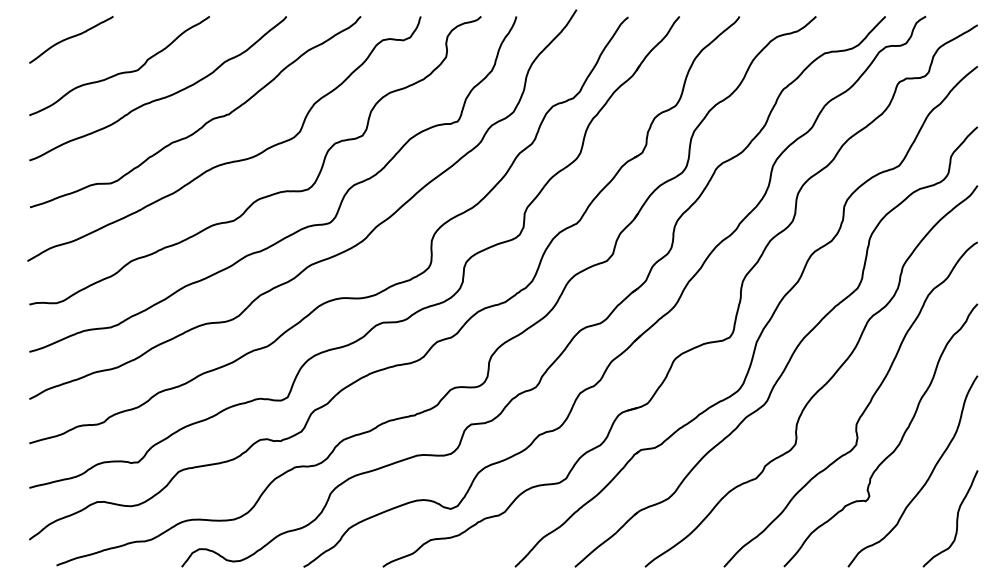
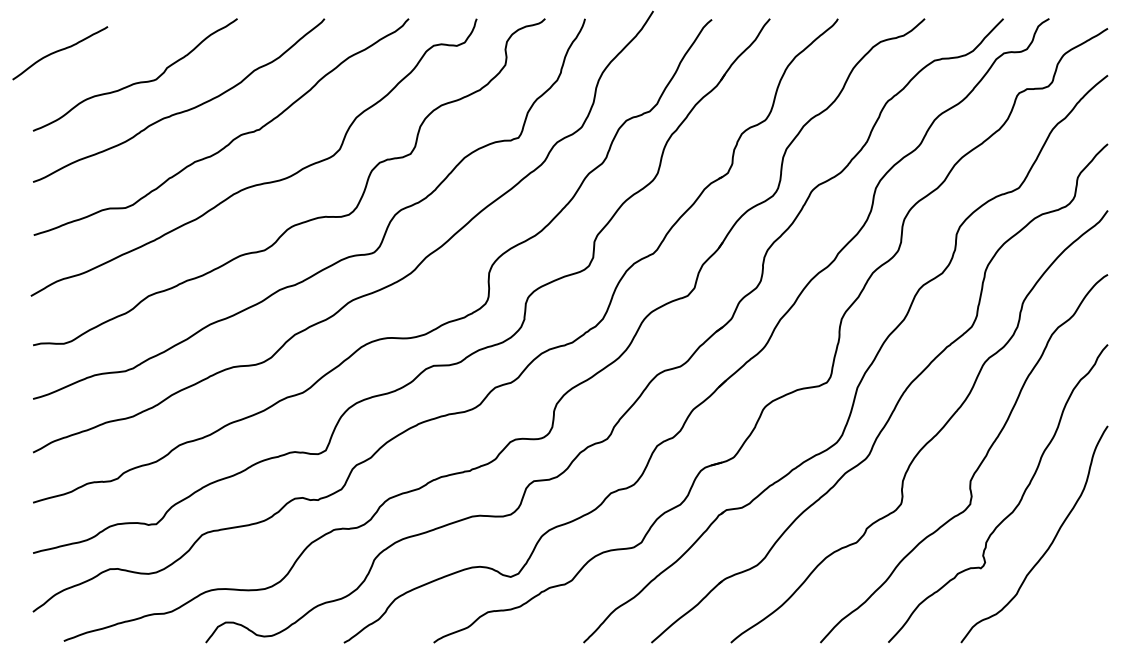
curve: (71, 38) -> (60, 51), moved
curve: (956, 518) -> (1083, 587), removed

